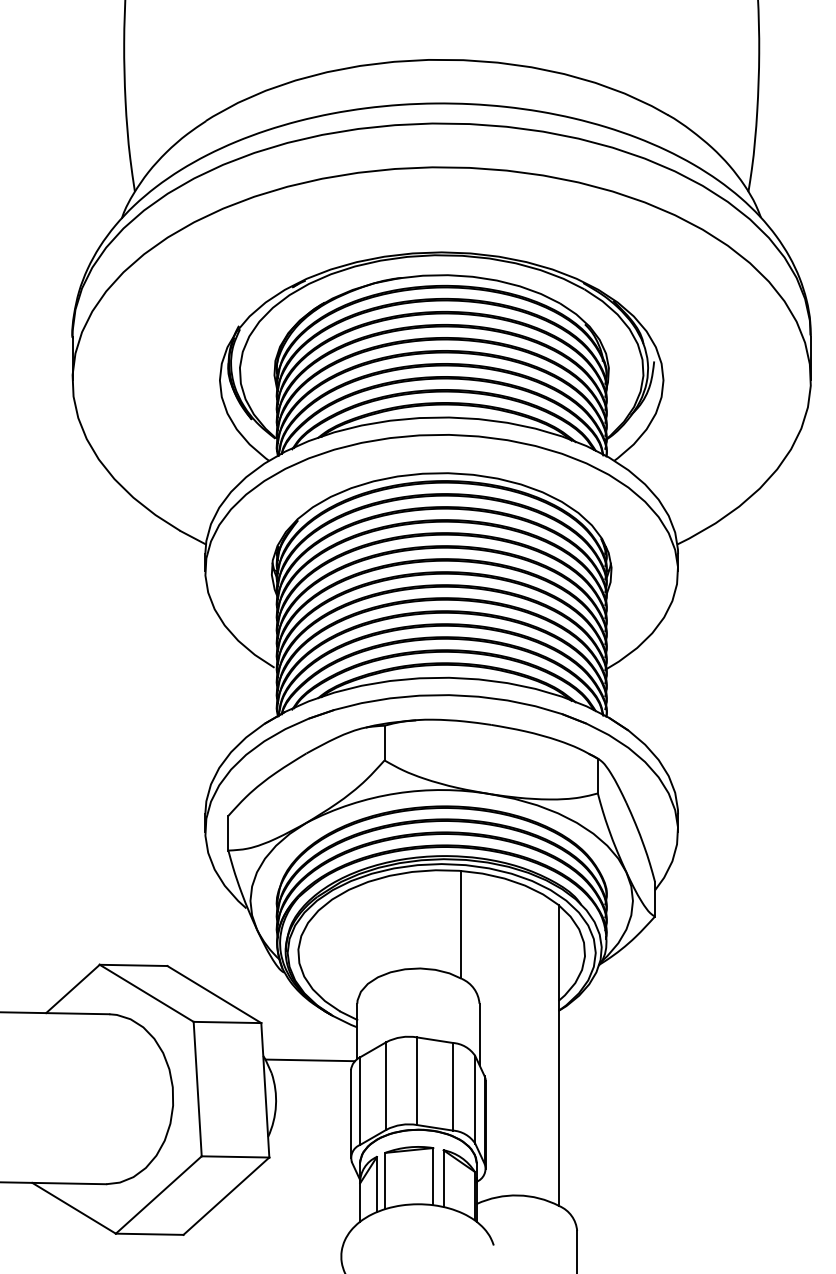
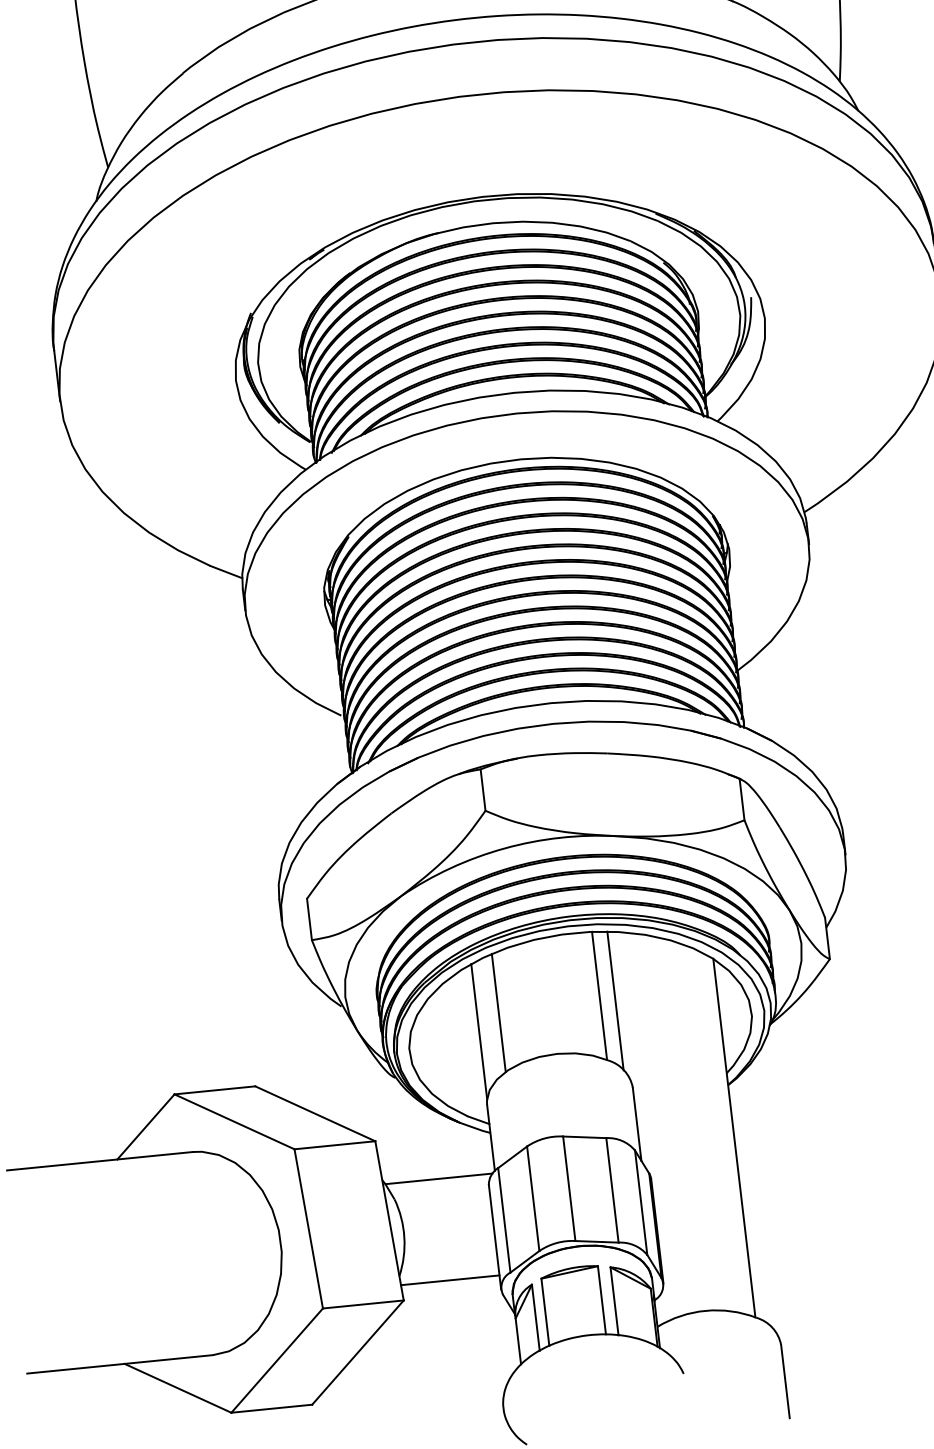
line: (375, 928) -> (498, 1012), added
line: (473, 930) -> (615, 1001), added
line: (357, 941) -> (478, 1030), added
line: (309, 1145) -> (449, 1280), added

